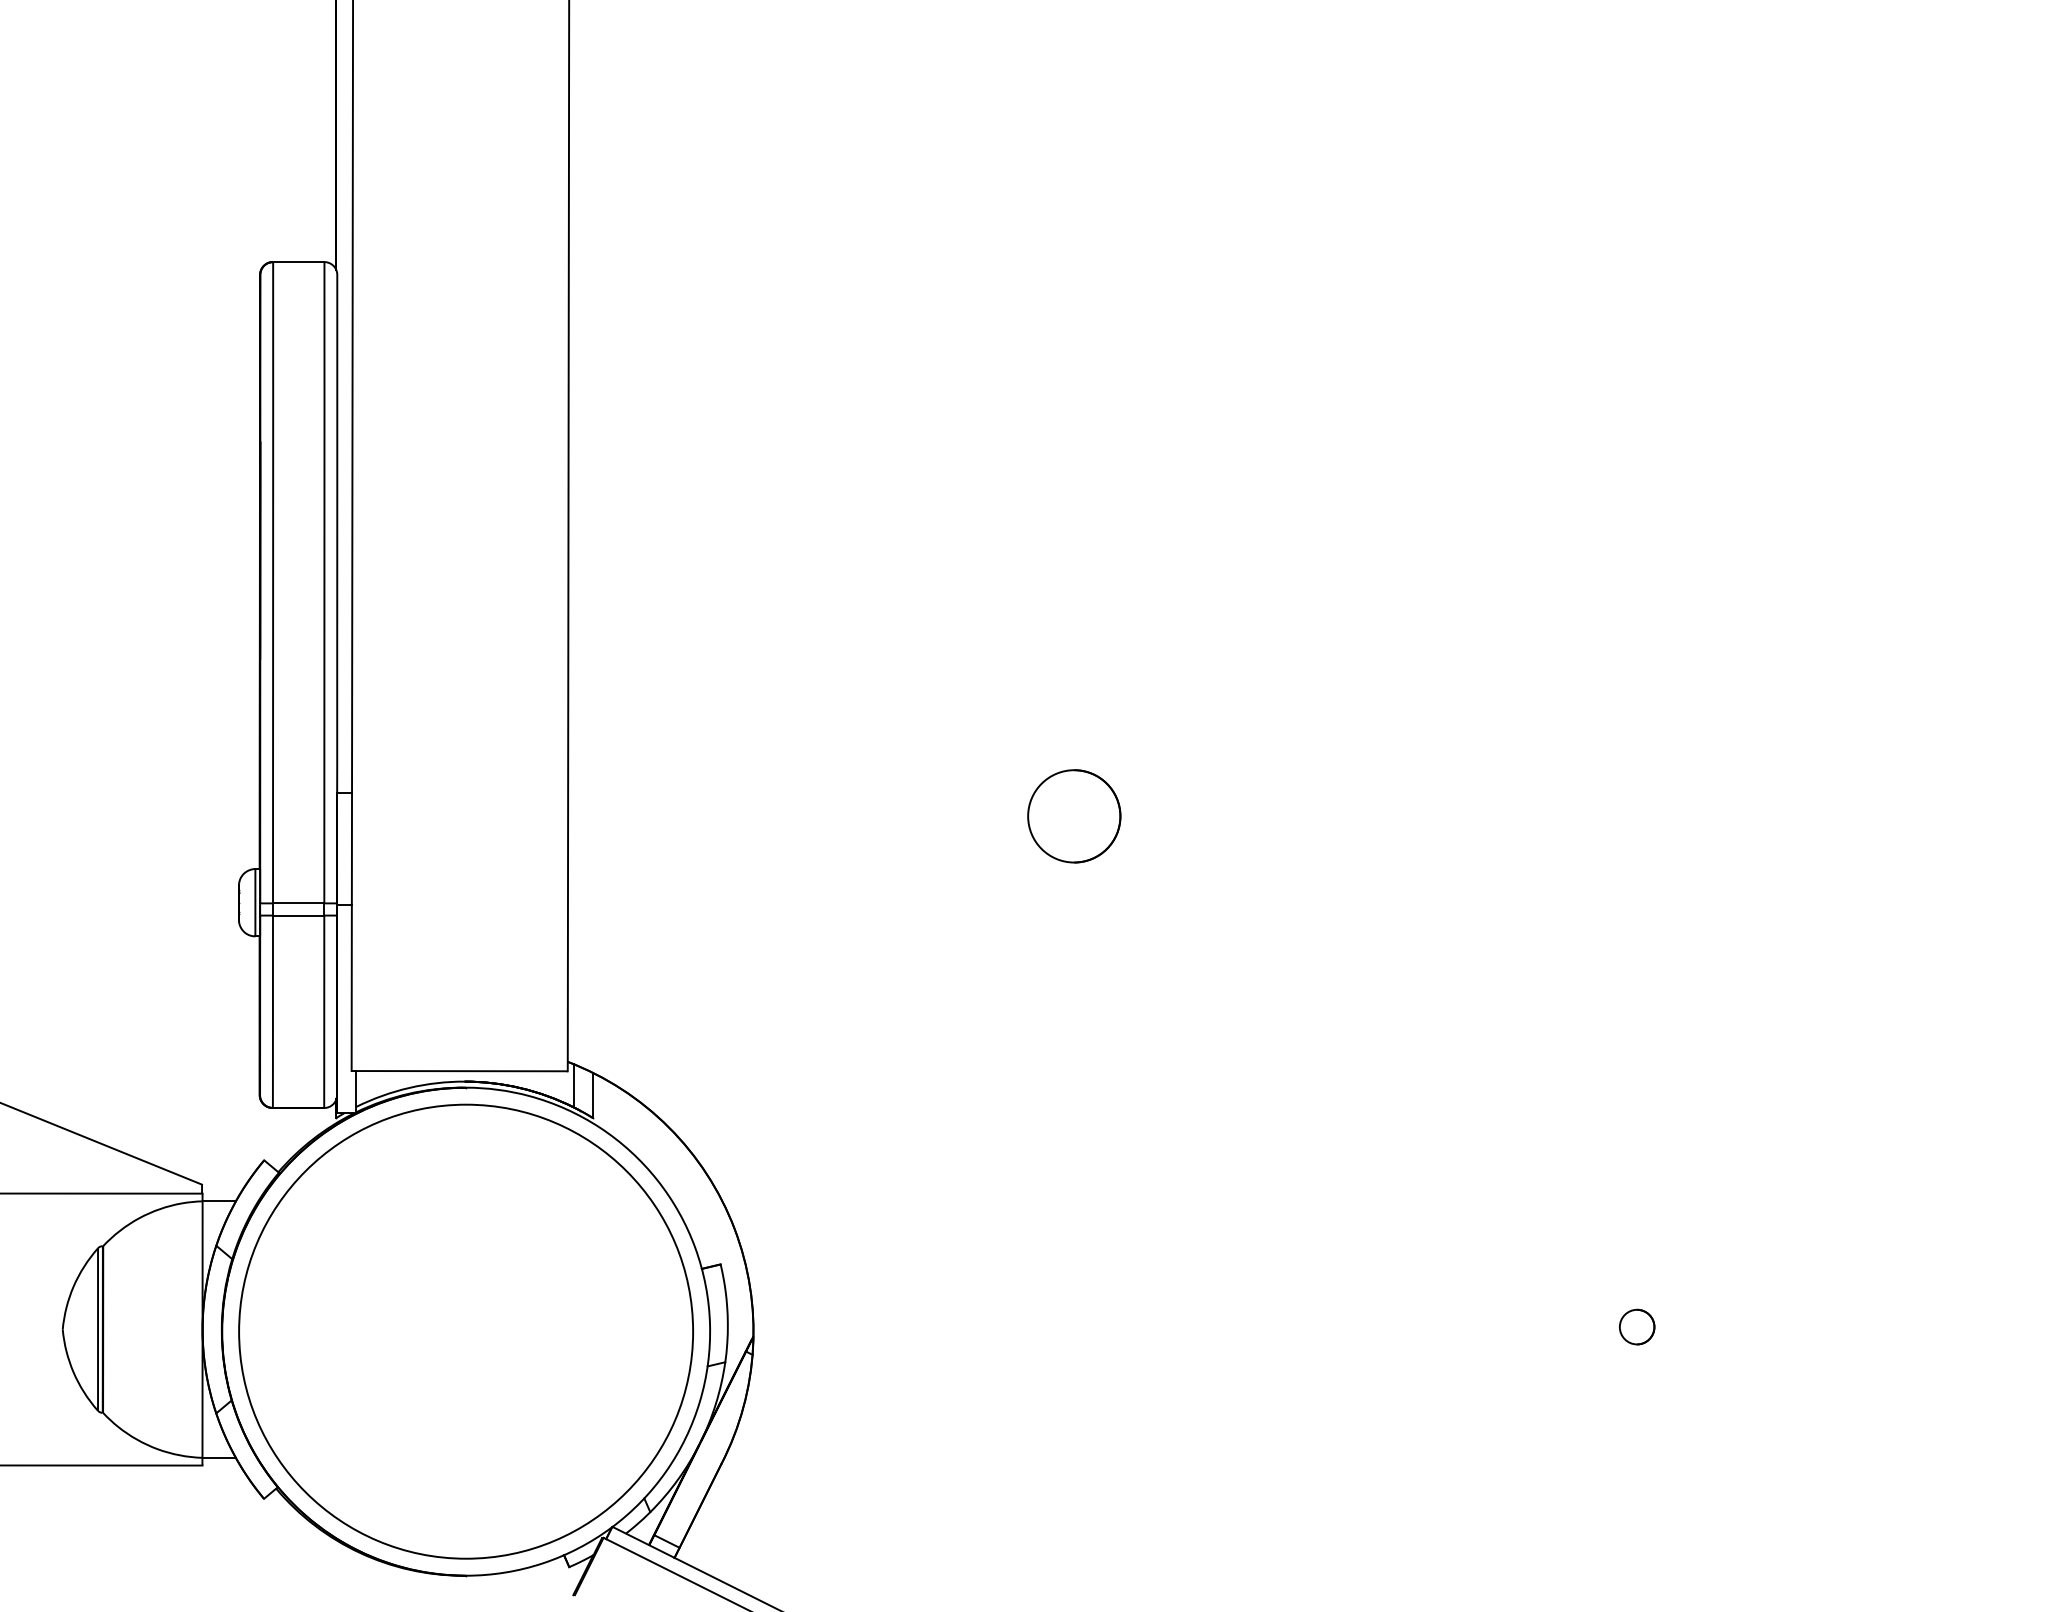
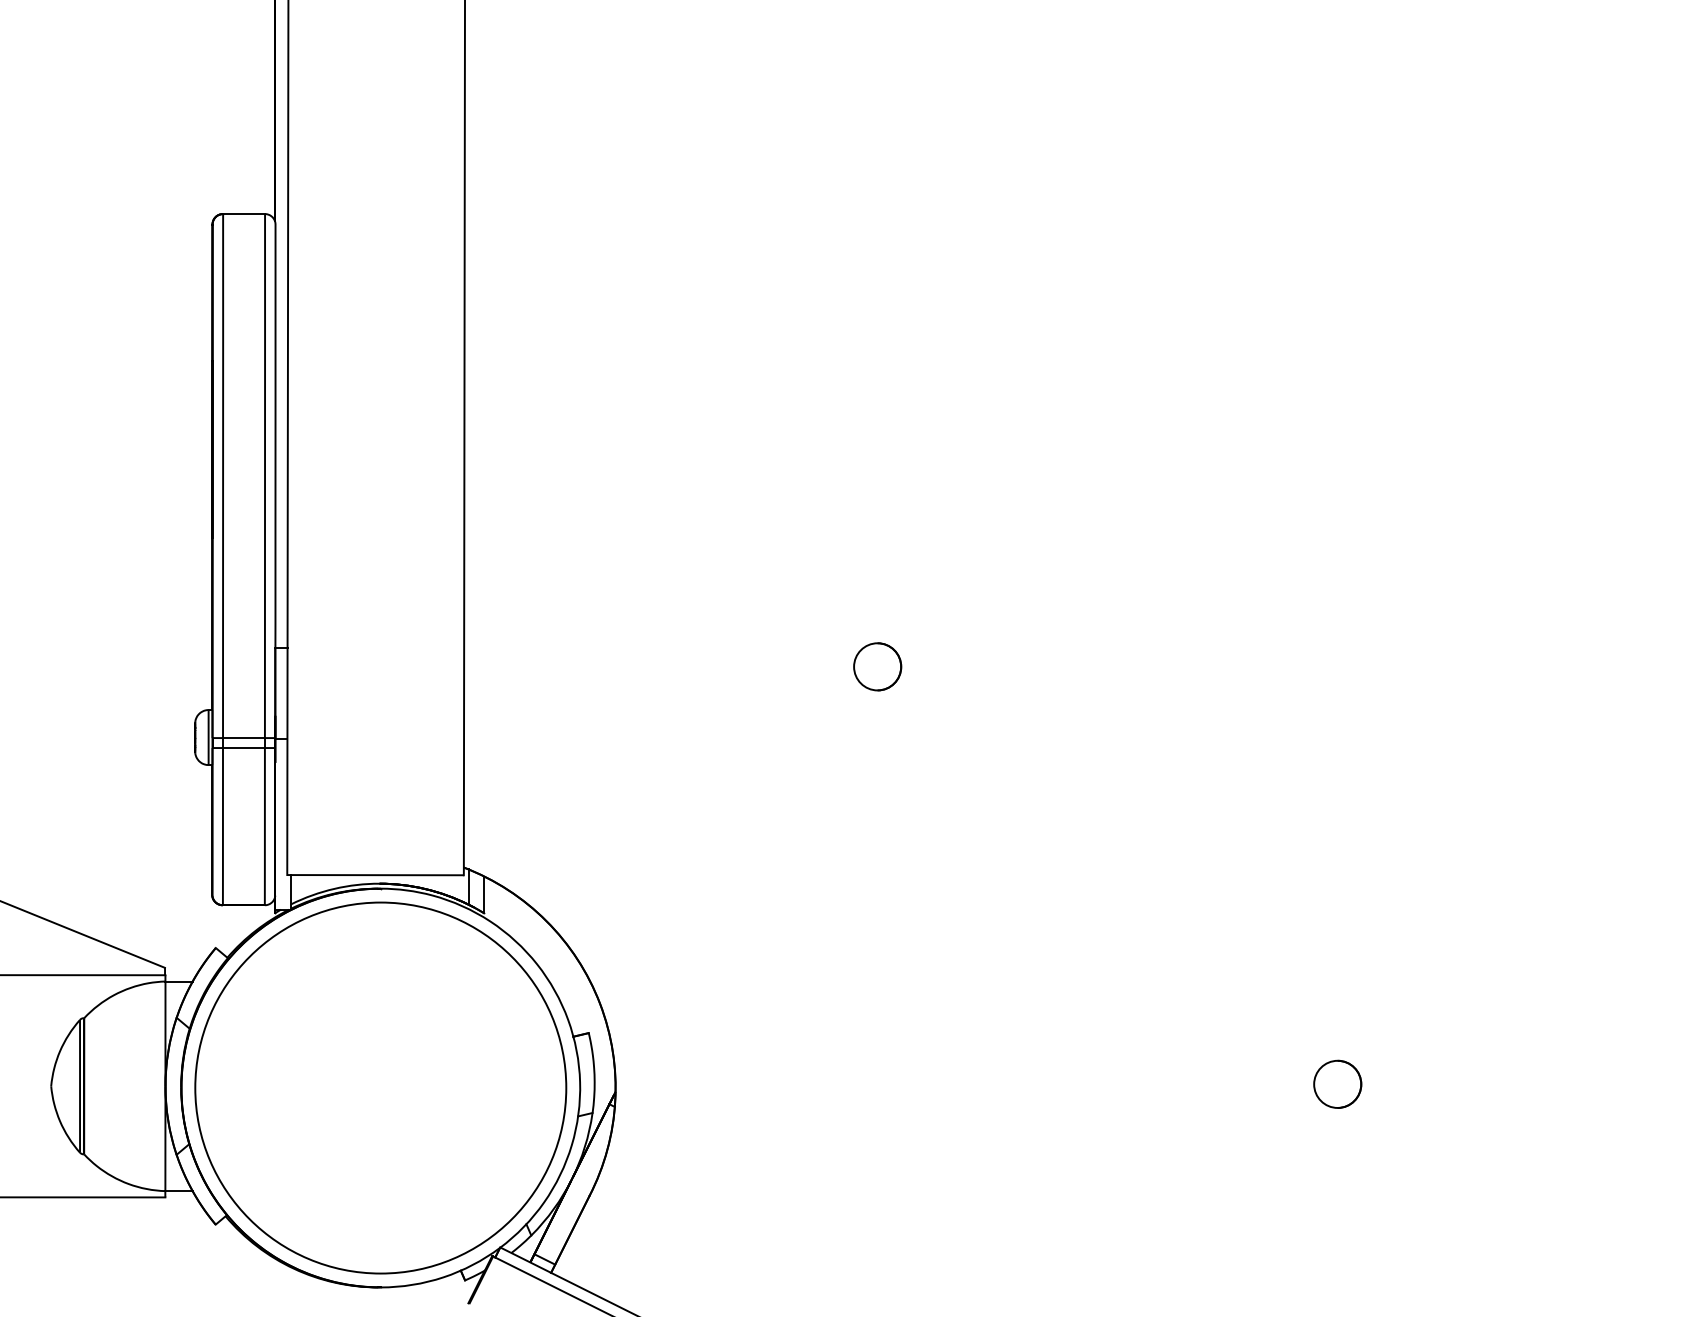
circle: (1073, 815) -> (877, 666), size x0.62
circle: (1636, 1326) -> (1337, 1083), size x1.67

